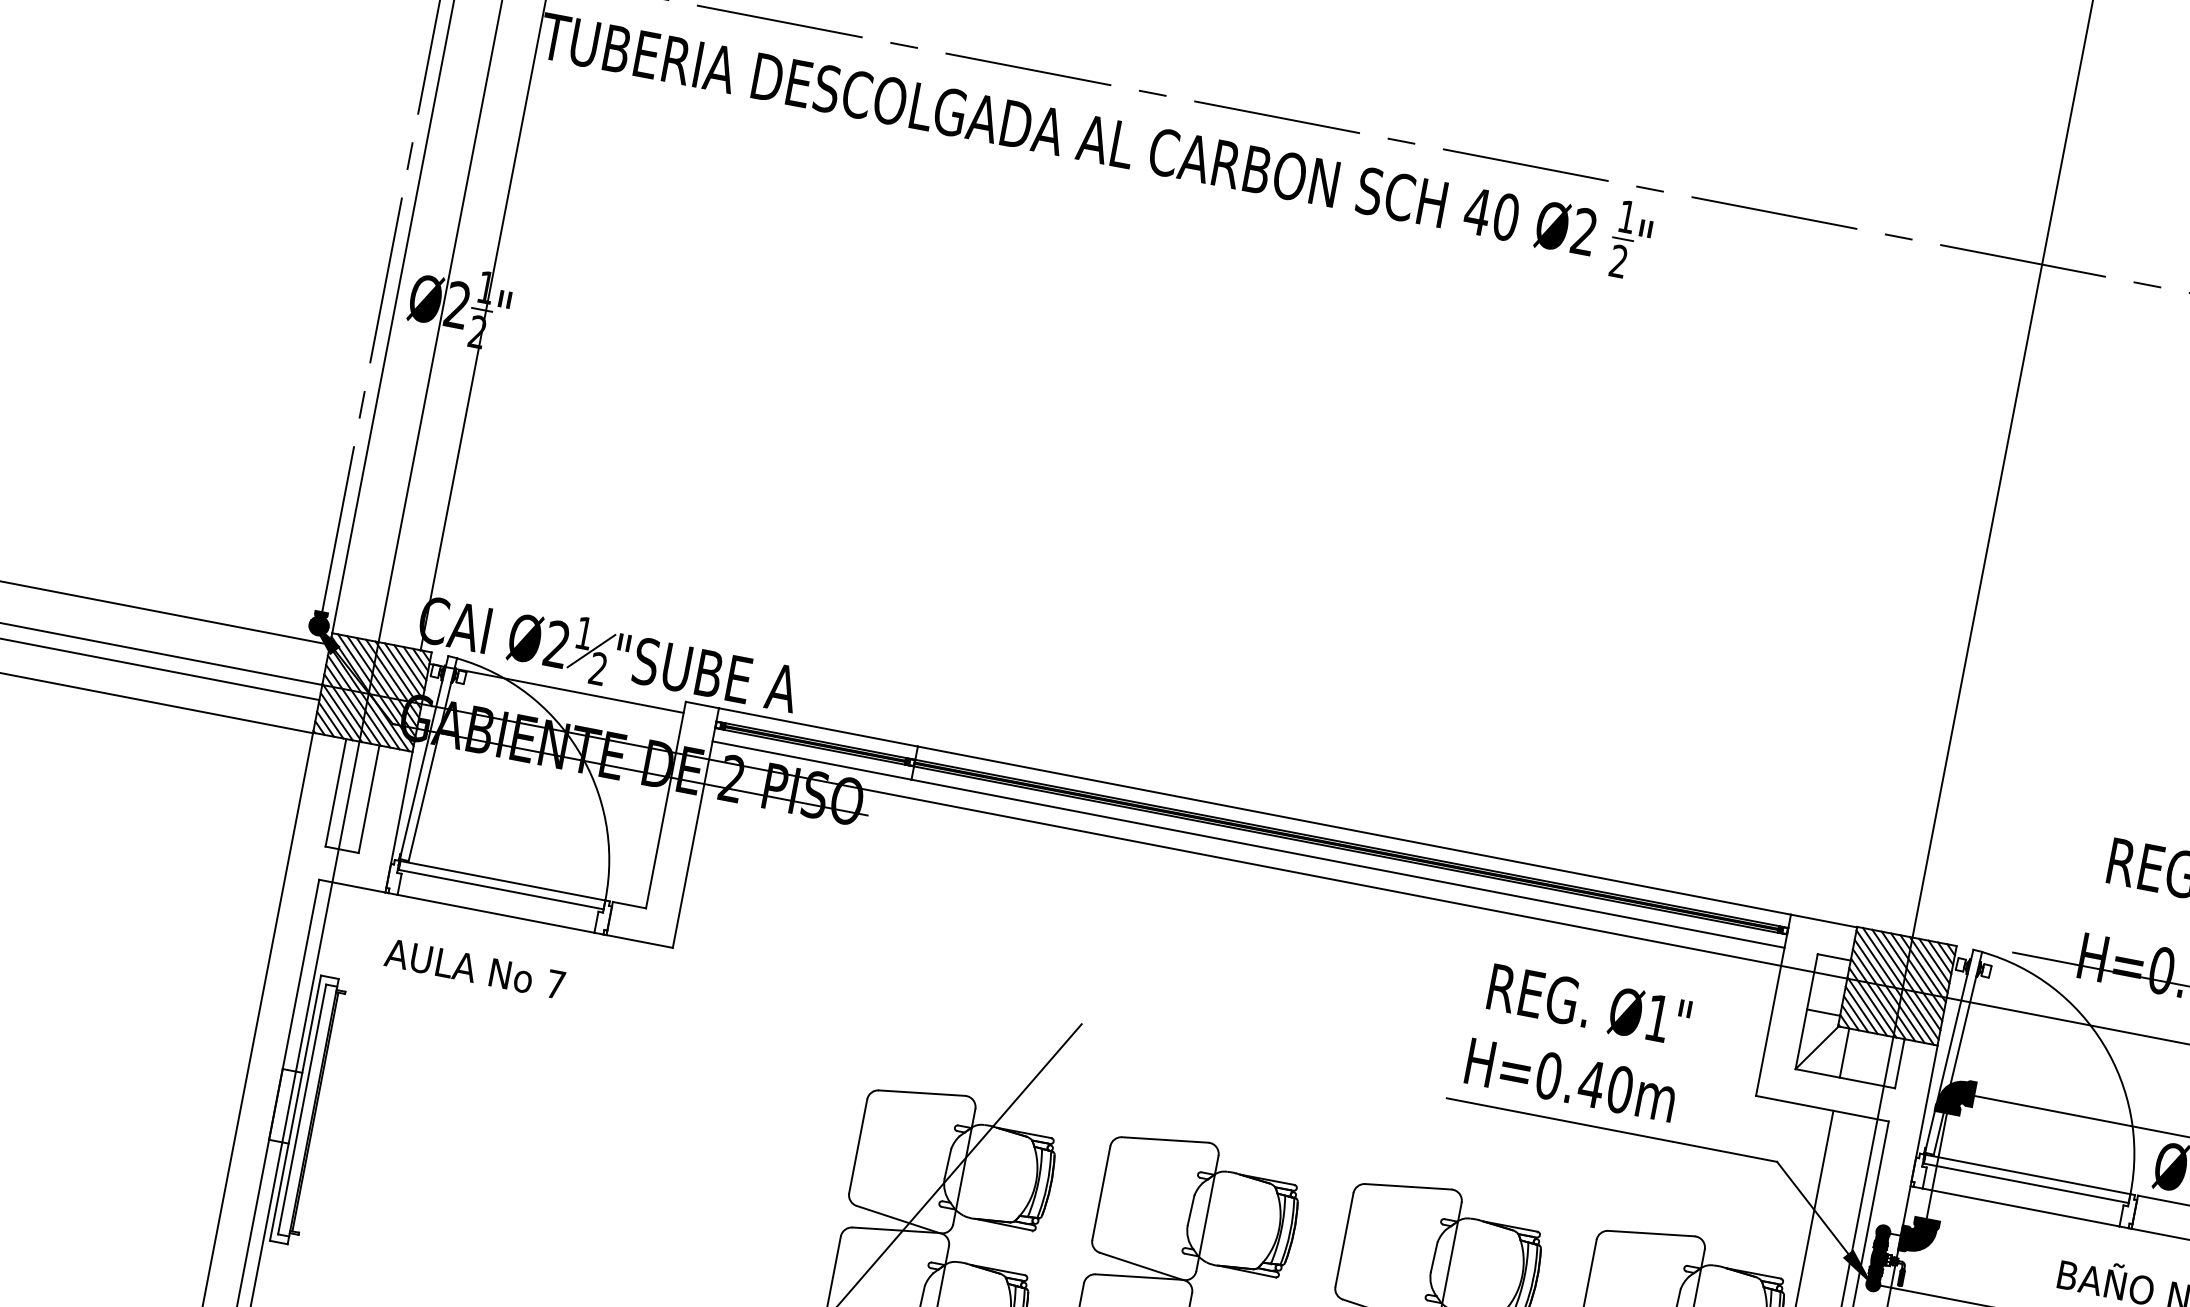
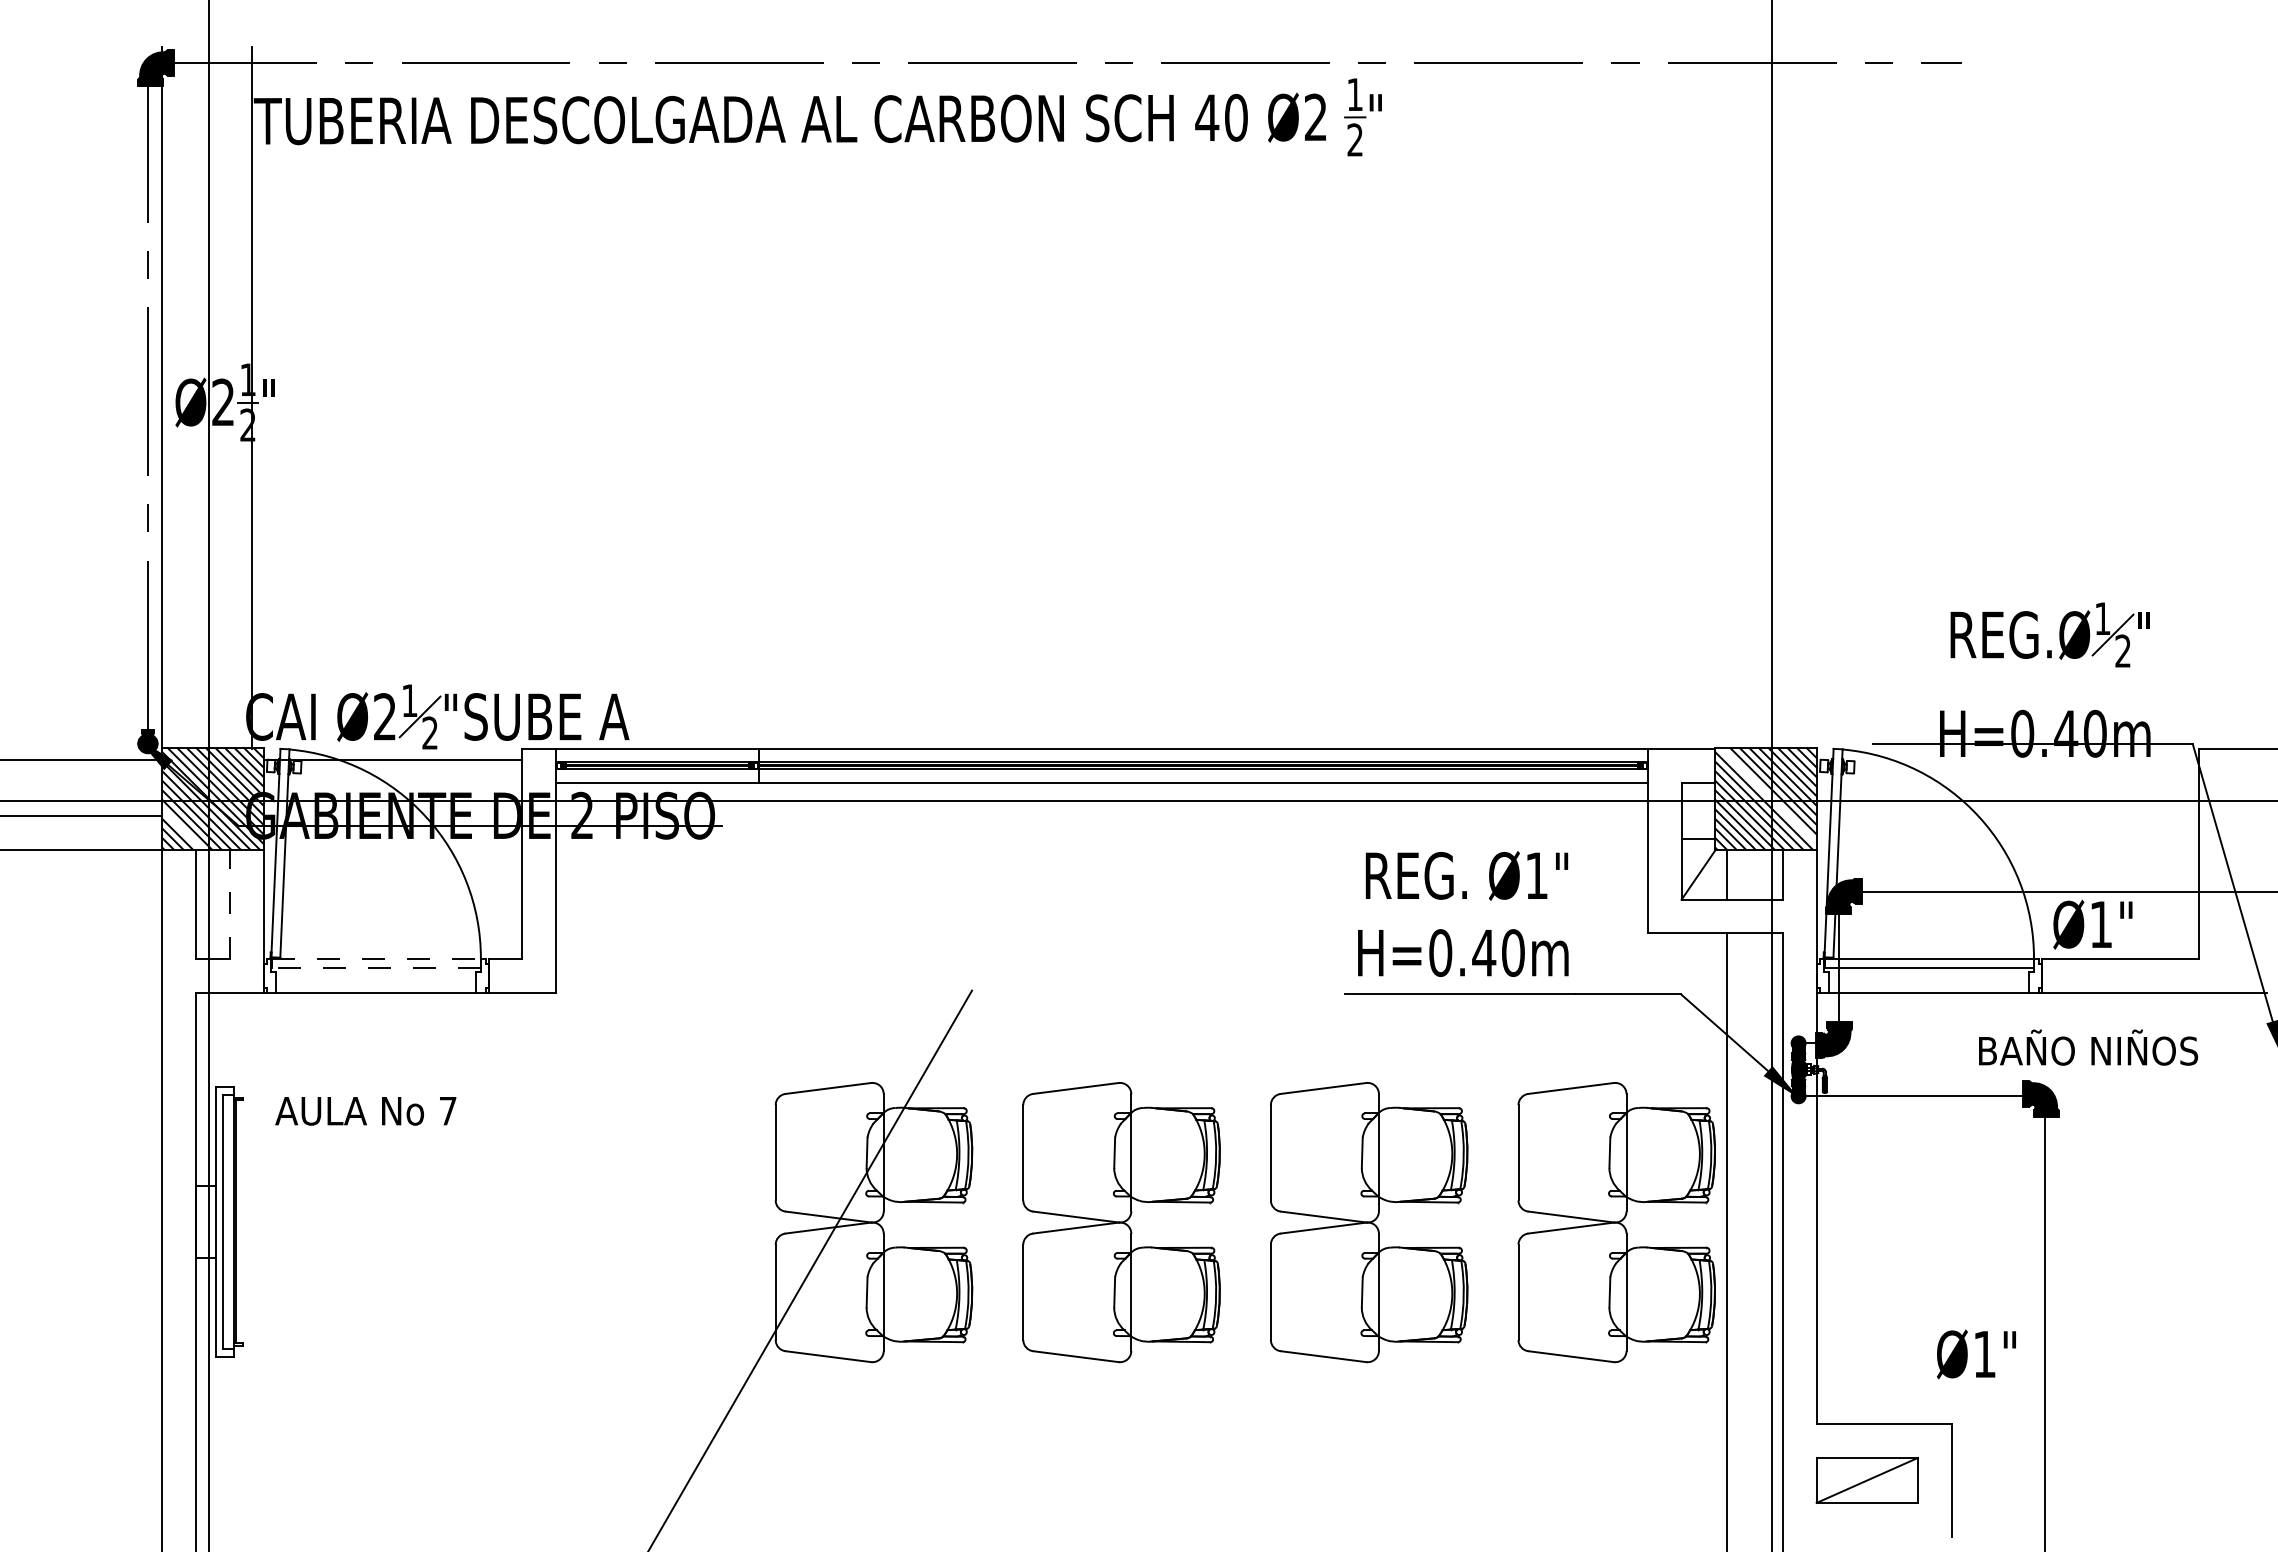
line: (336, 716) -> (182, 829), removed
line: (368, 799) -> (229, 904), solid -> dashed
line: (503, 881) -> (377, 959), solid -> dashed
line: (501, 889) -> (376, 968), solid -> dashed
text: (474, 969) -> (365, 1111), moved
line: (1900, 983) -> (1768, 795), removed

